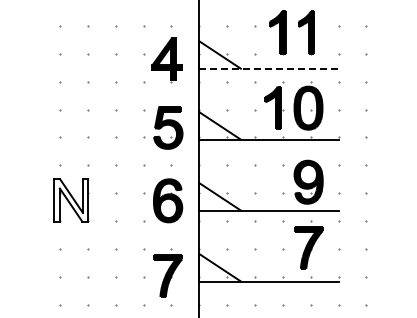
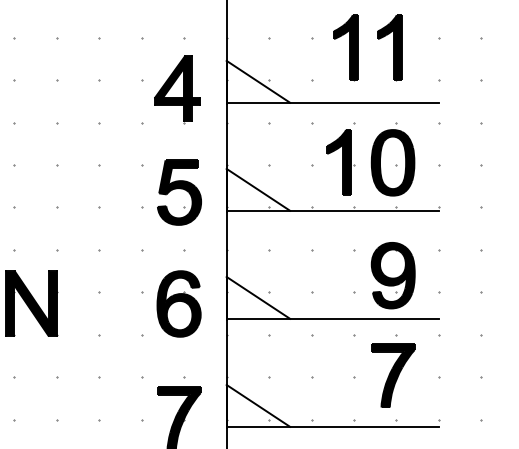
line: (268, 69) -> (332, 103), dashed -> solid
fill: (71, 200) -> (31, 303), added

